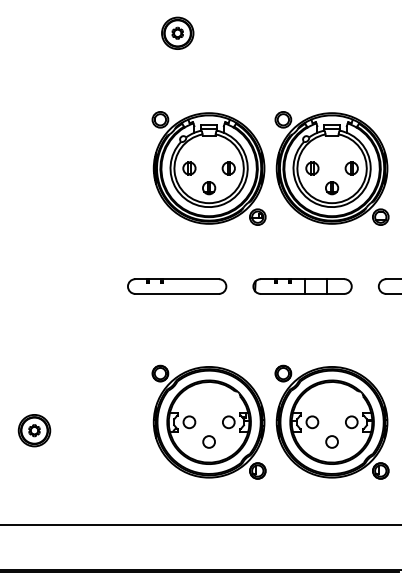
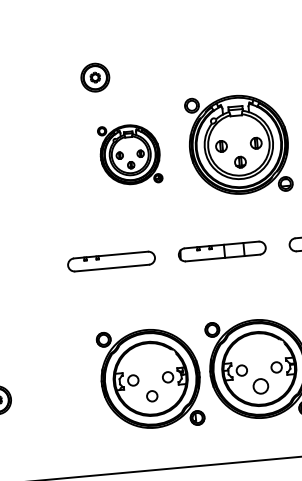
part: (177, 32) -> (95, 76), moved
part: (208, 168) -> (129, 154), size x0.6
circle: (331, 441) -> (260, 386), size x1.4

